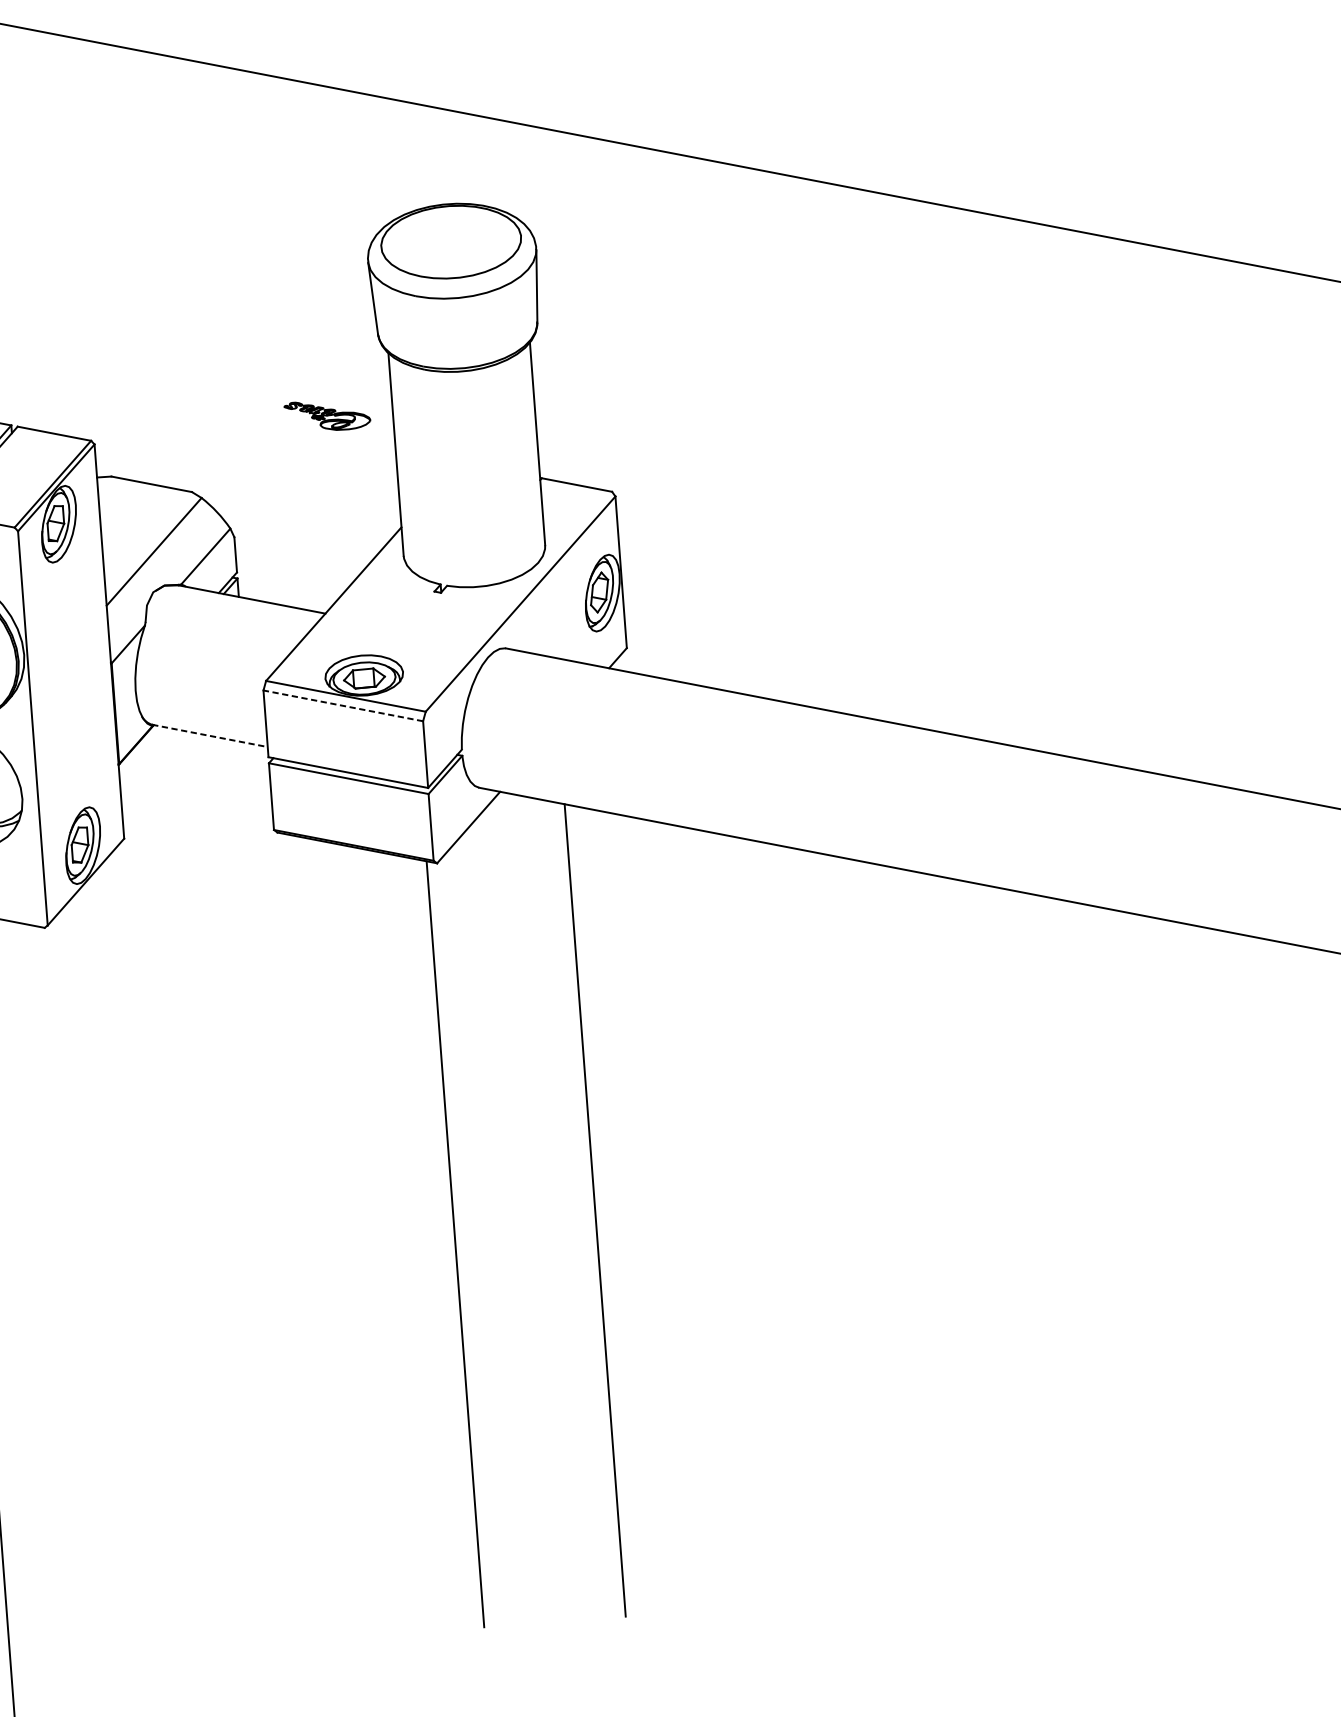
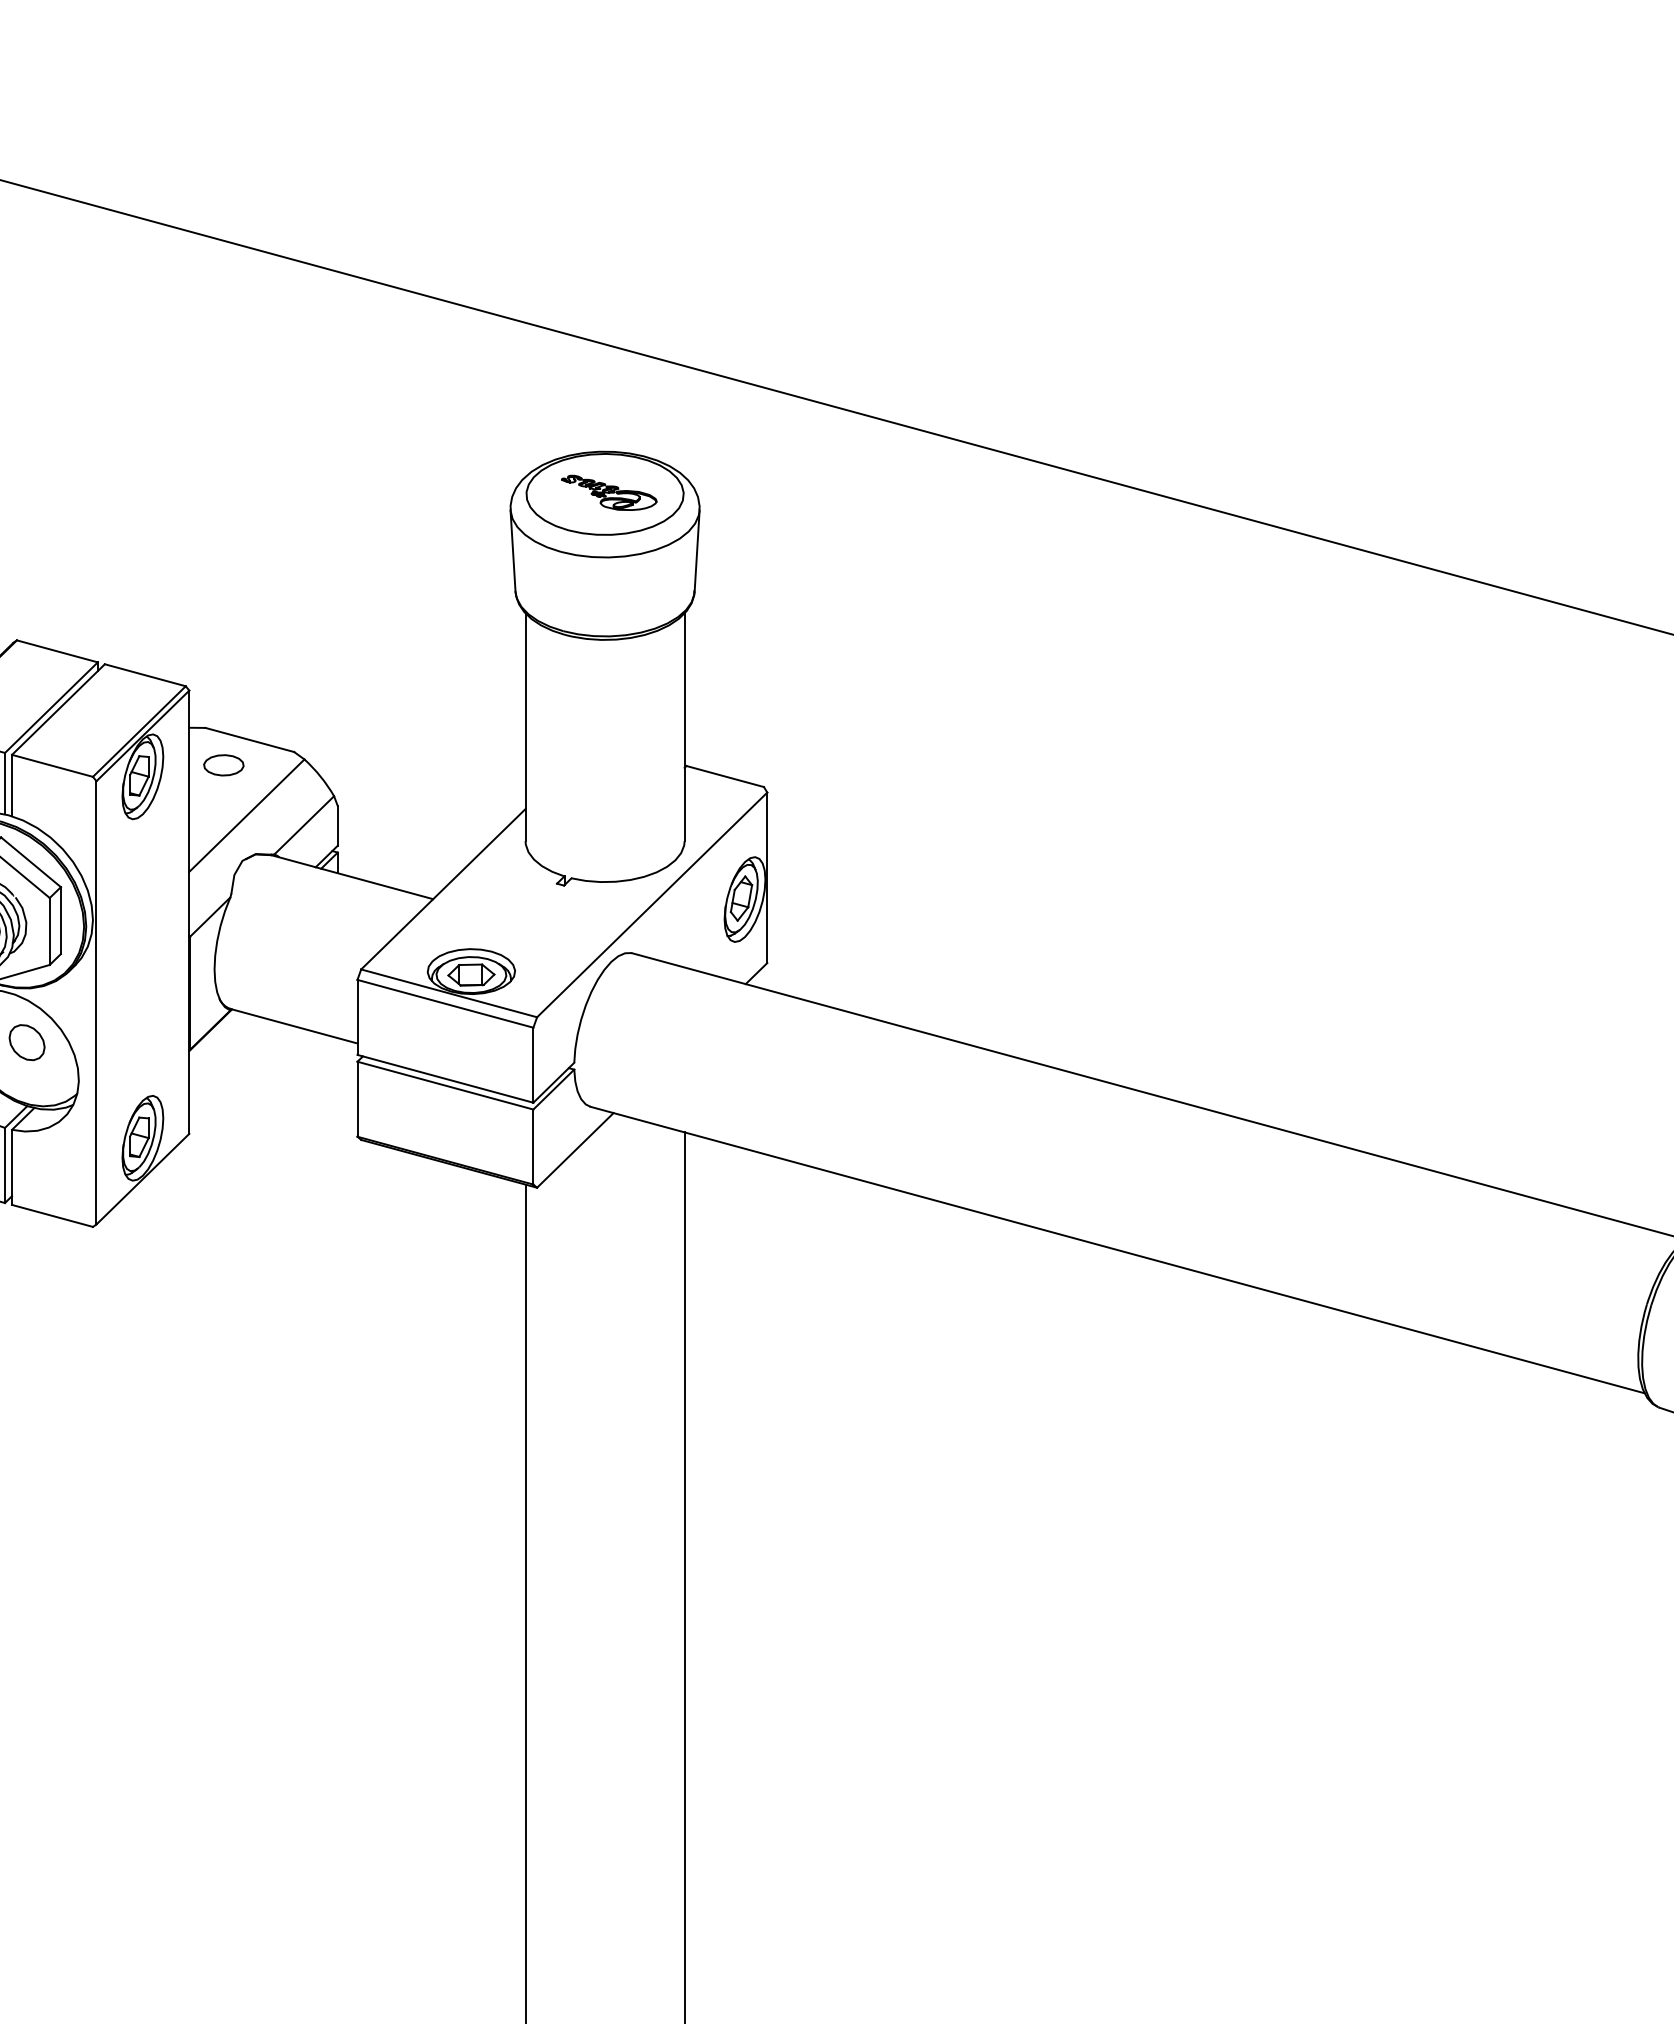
part: (327, 415) -> (609, 492), moved
part: (129, 508) -> (223, 765), added
line: (342, 705) -> (444, 1003), dashed -> solid
line: (209, 736) -> (293, 1026), dashed -> solid

